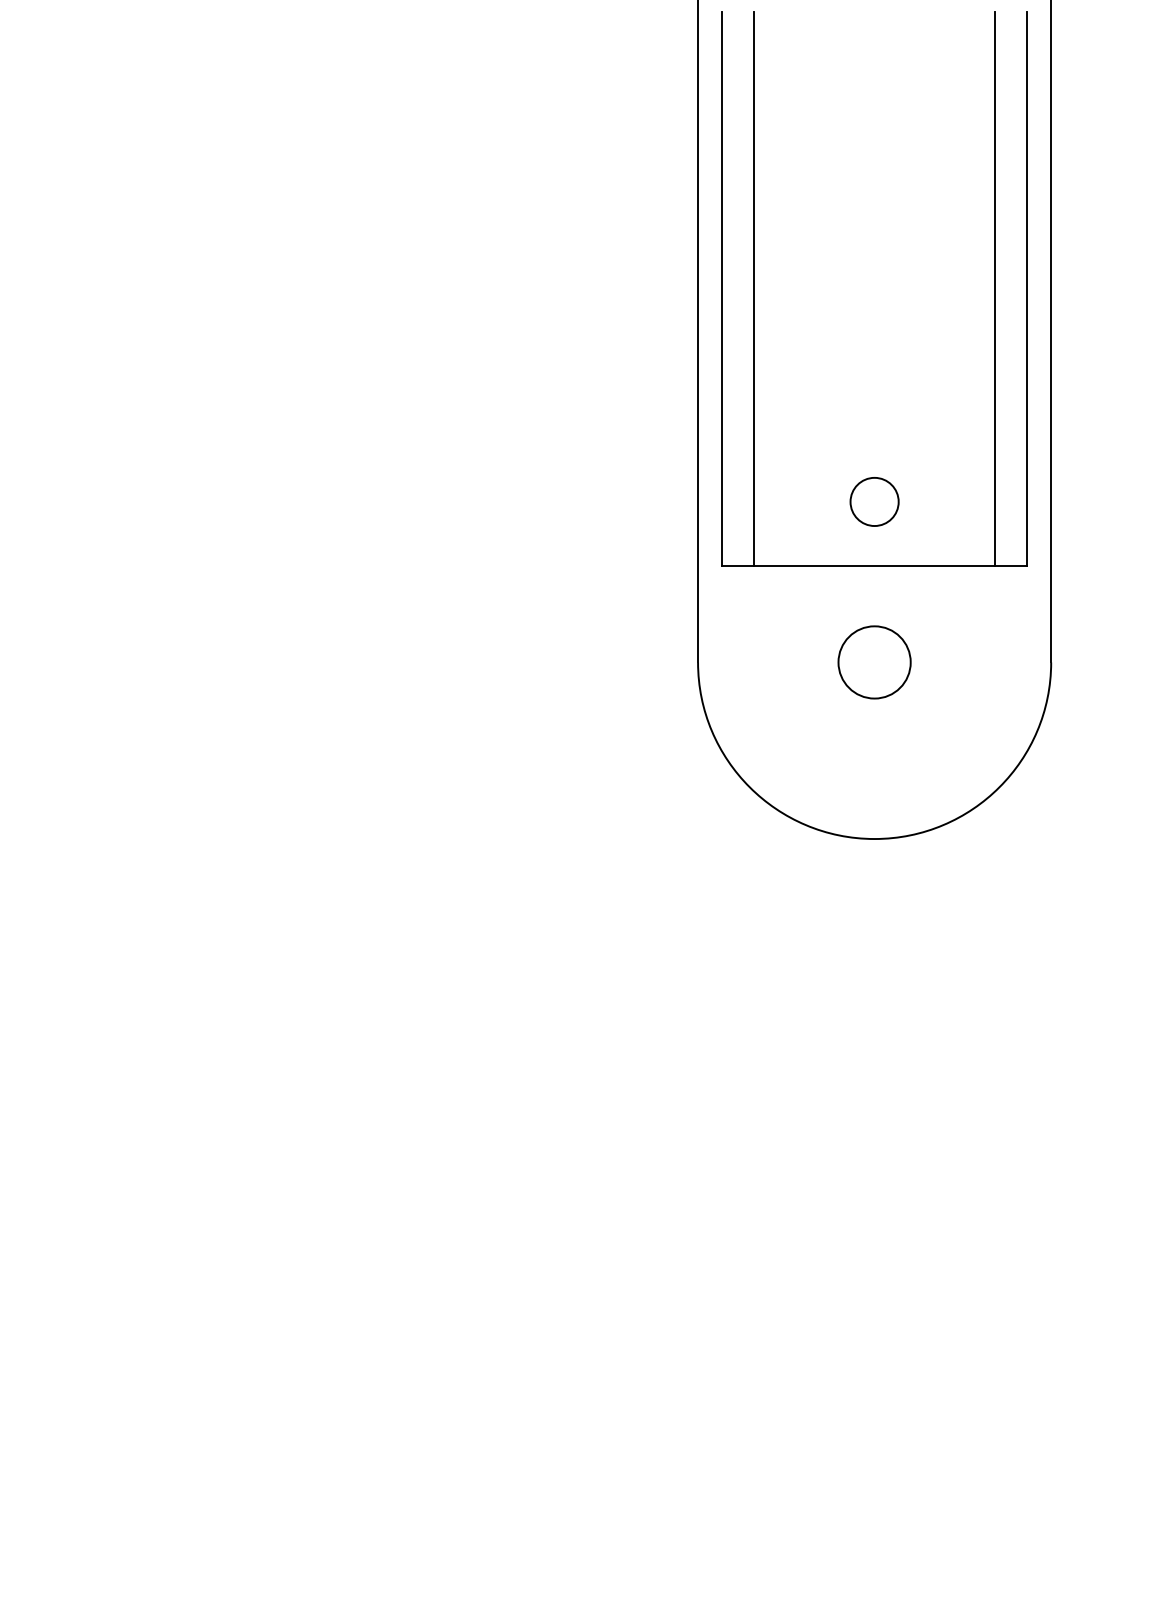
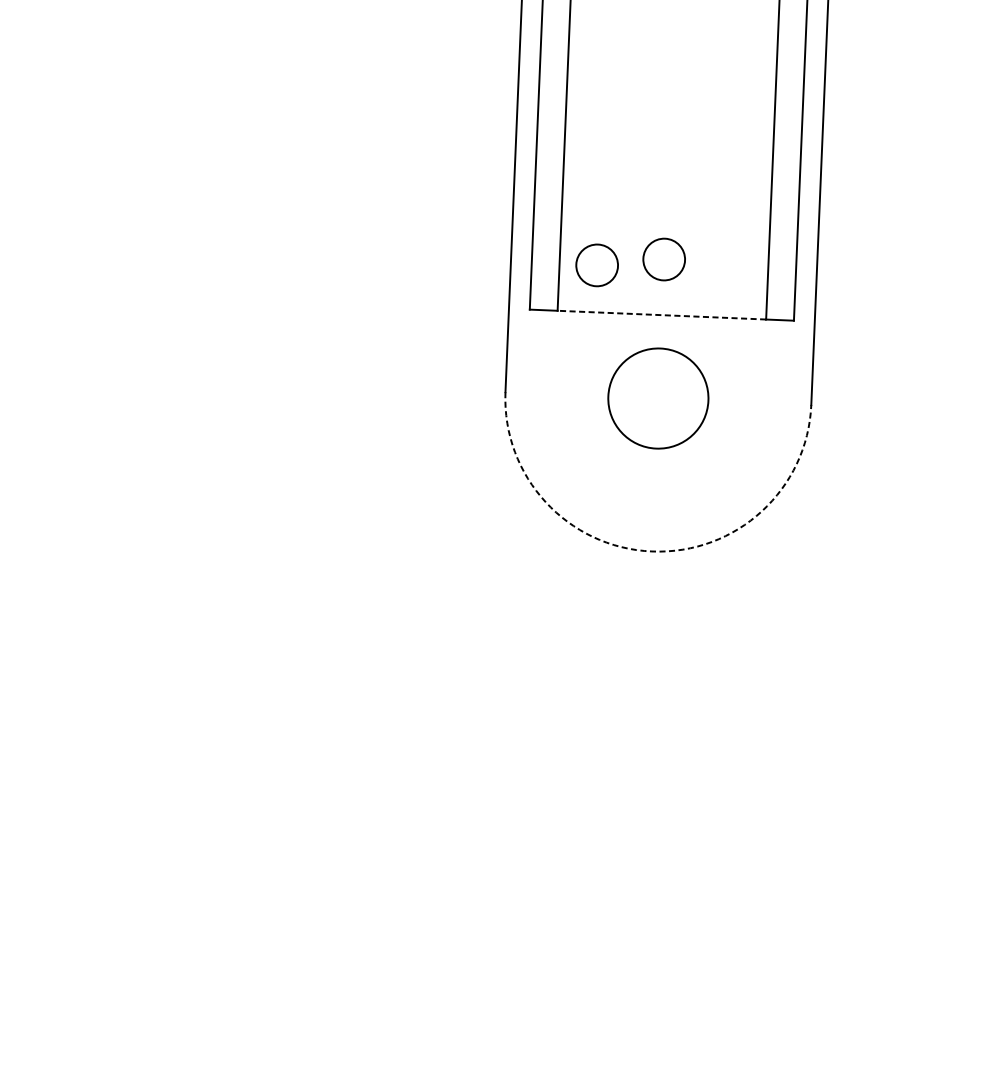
circle: (797, 511) -> (597, 265), added
line: (874, 566) -> (661, 315), solid -> dashed
circle: (874, 662) -> (658, 398), size x1.6
arc: (874, 839) -> (651, 551), solid -> dashed

